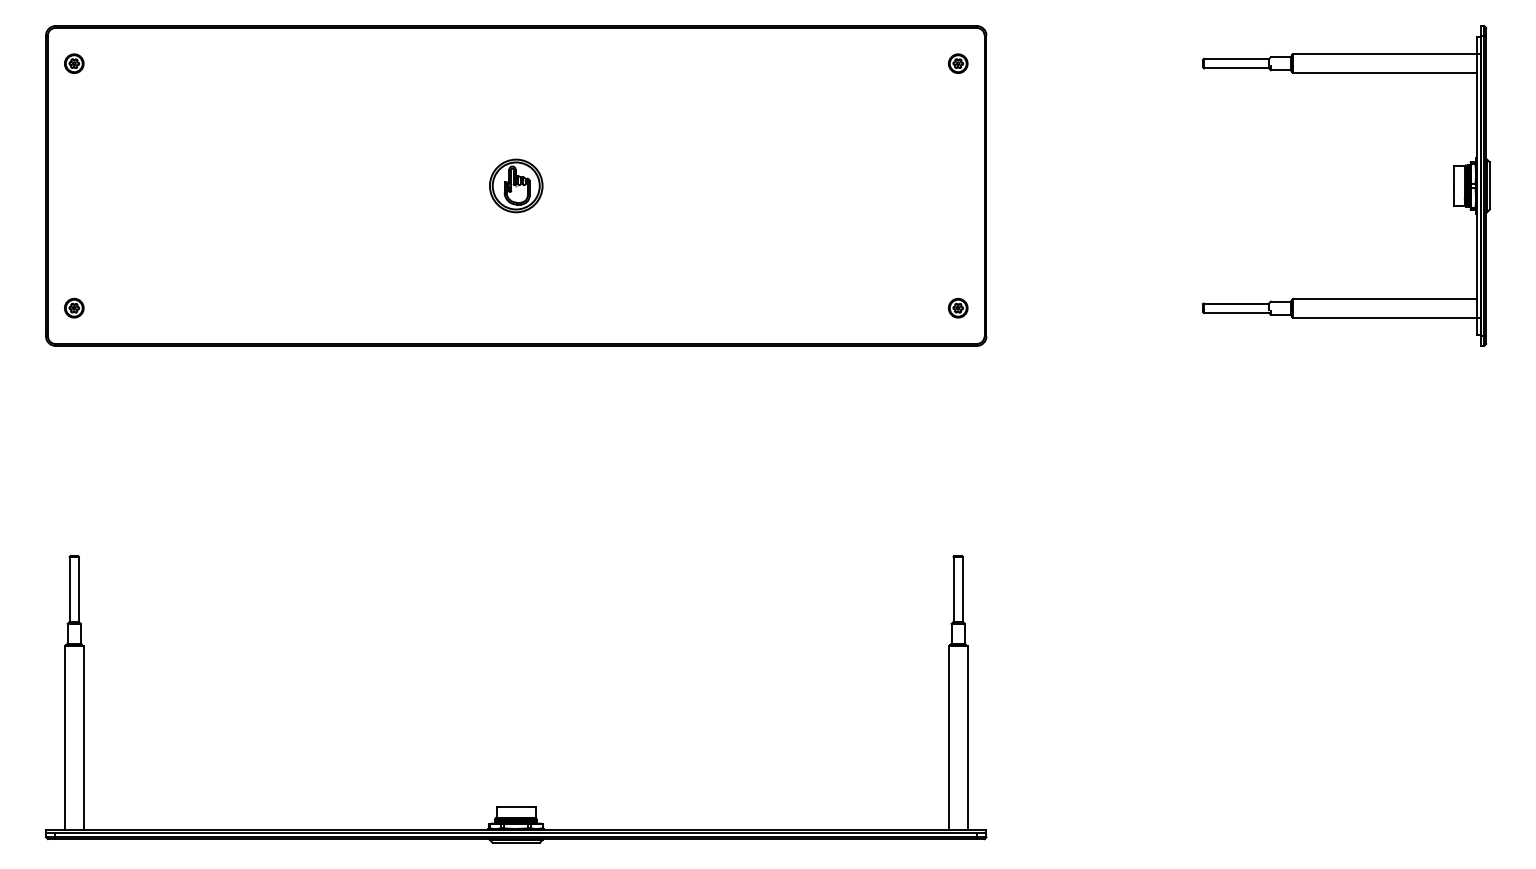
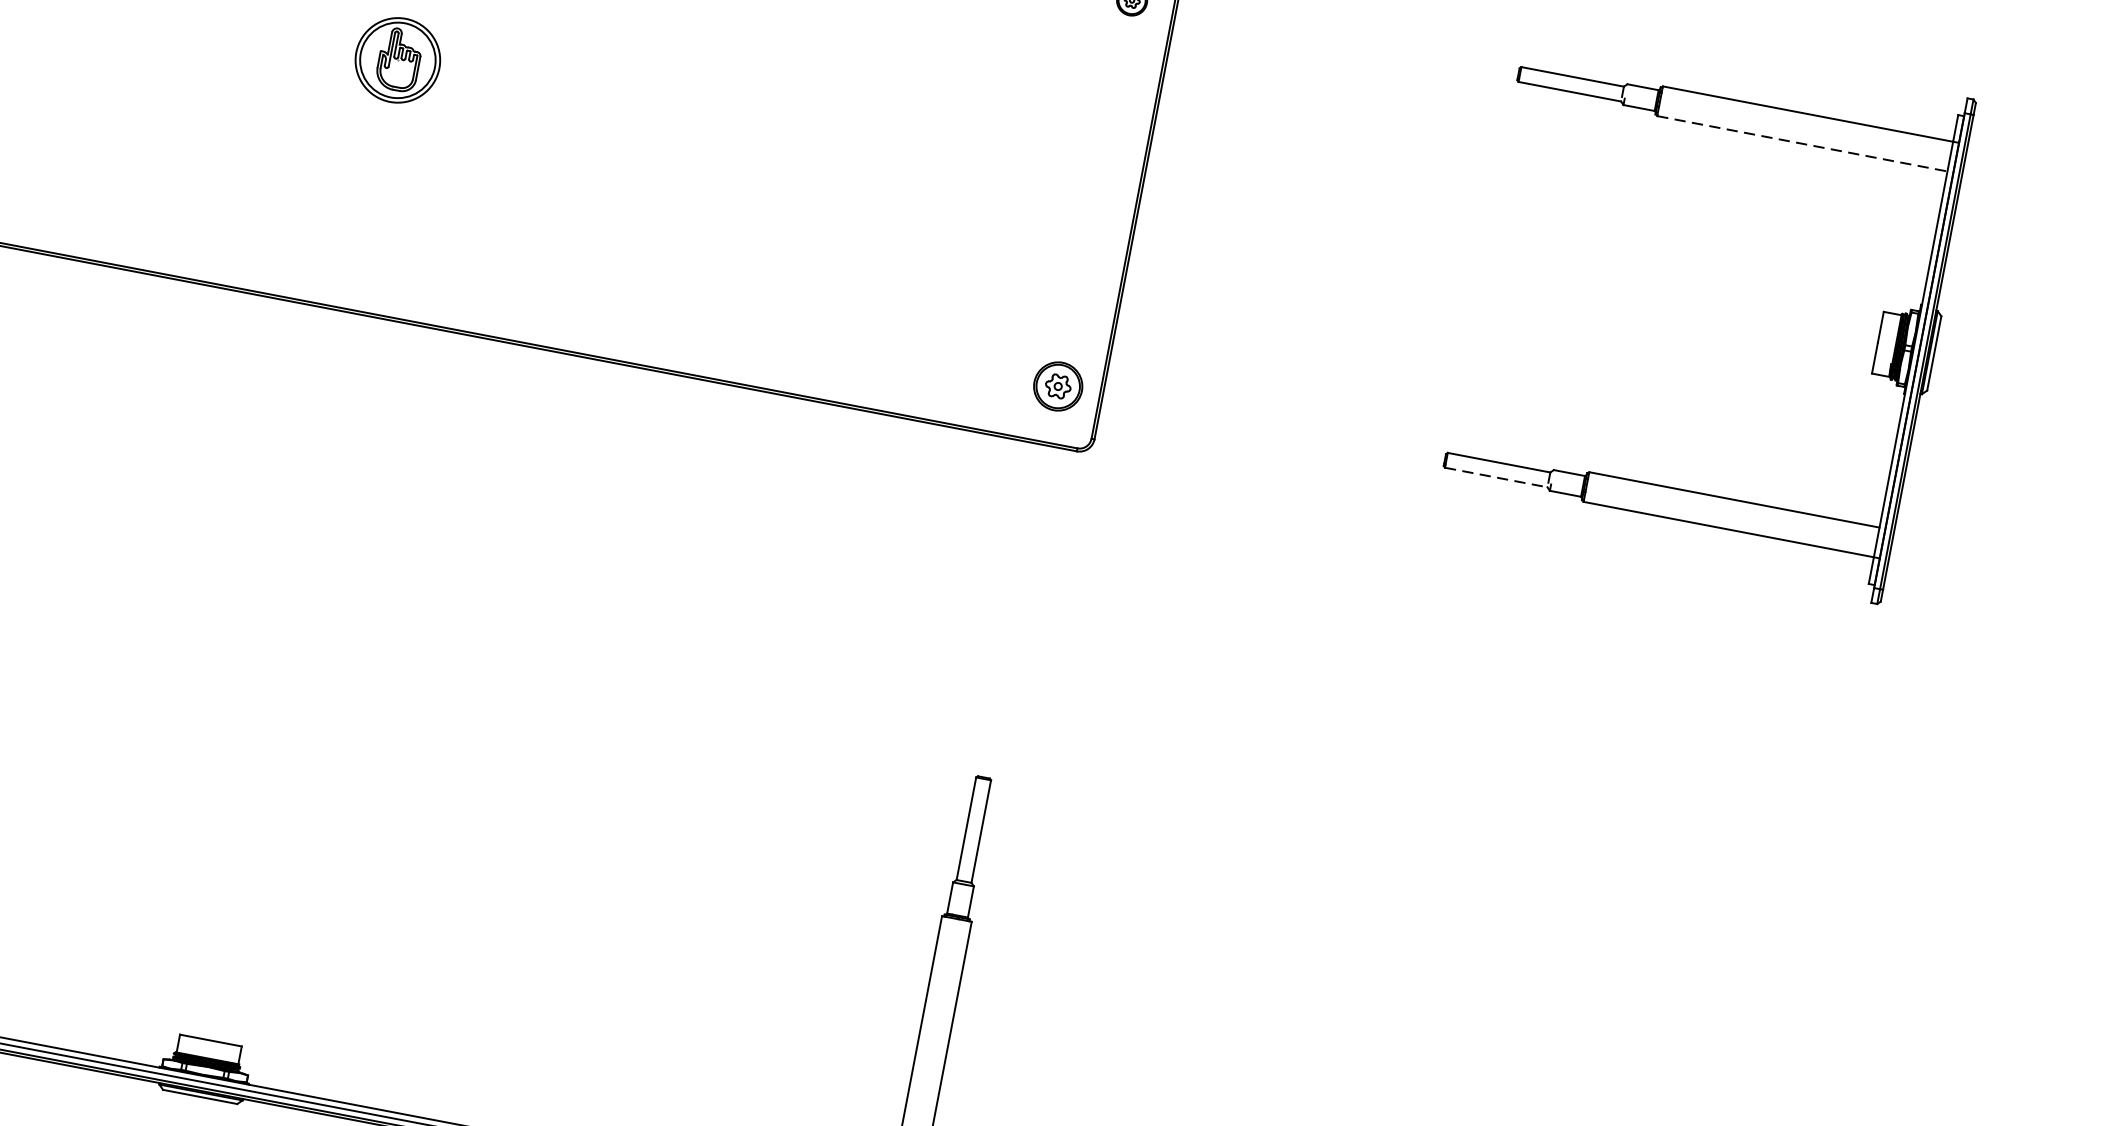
line: (1384, 73) -> (1801, 144), solid -> dashed
part: (958, 307) -> (1059, 385), size x1.6
line: (1237, 312) -> (1497, 477), solid -> dashed

